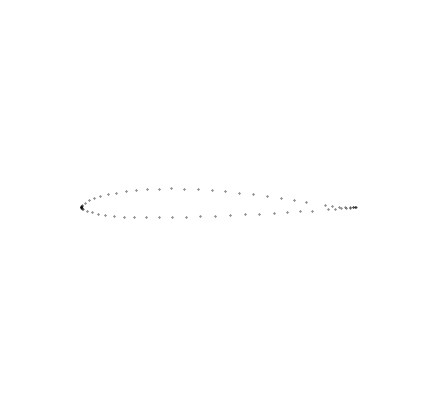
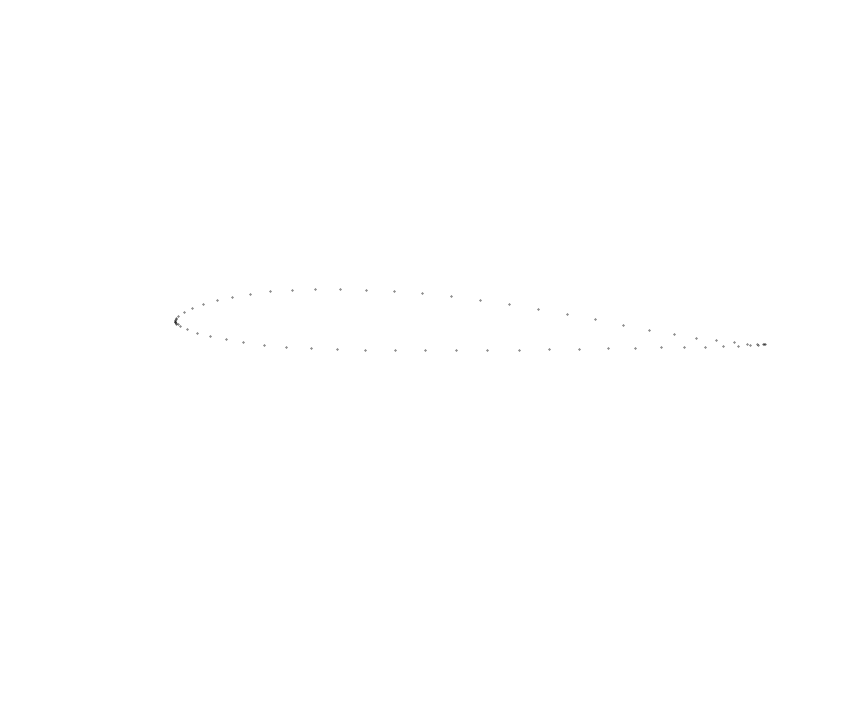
part: (340, 207) -> (720, 343), size x1.43

